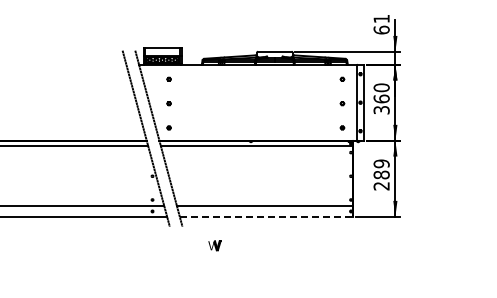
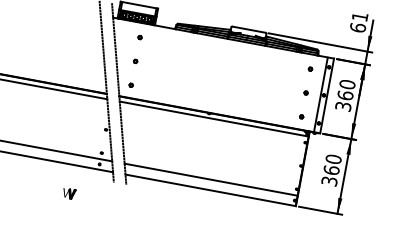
text: (381, 174) -> (331, 169), 289 -> 360
line: (266, 216) -> (210, 190), dashed -> solid
part: (214, 245) -> (68, 193), moved

